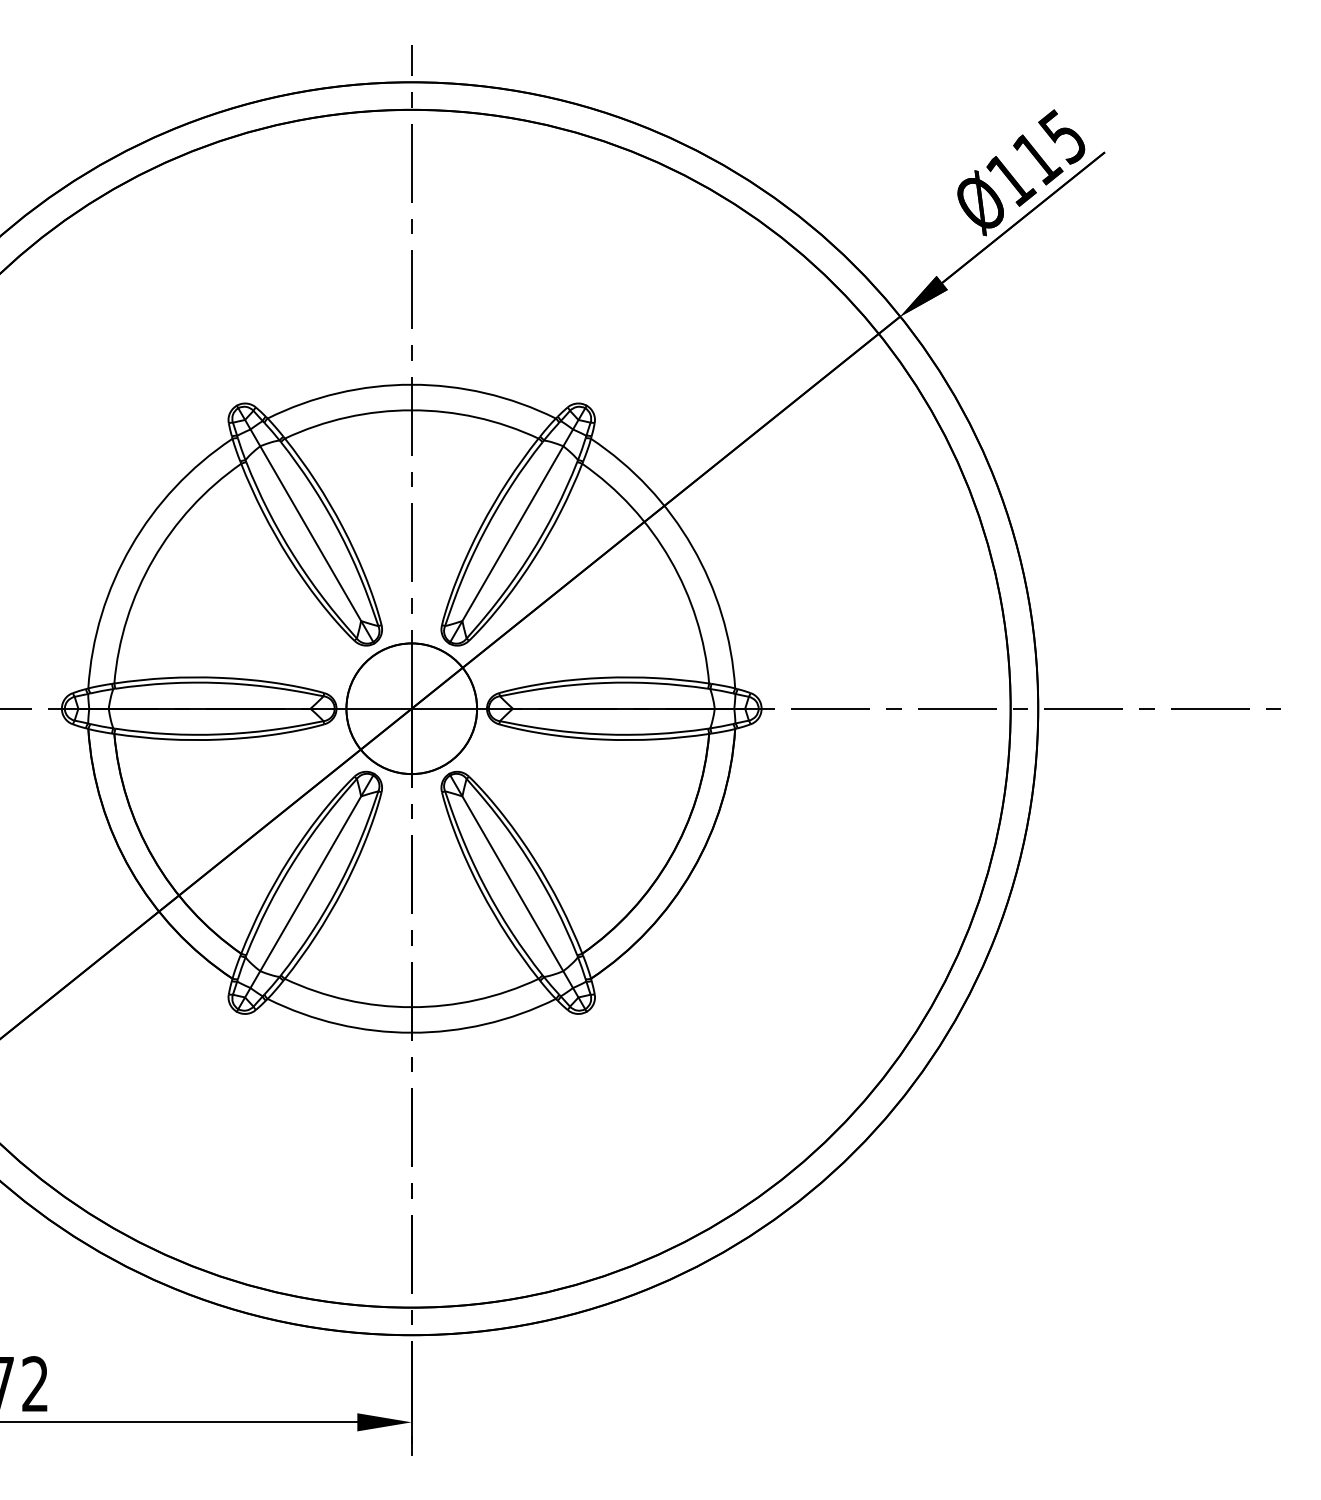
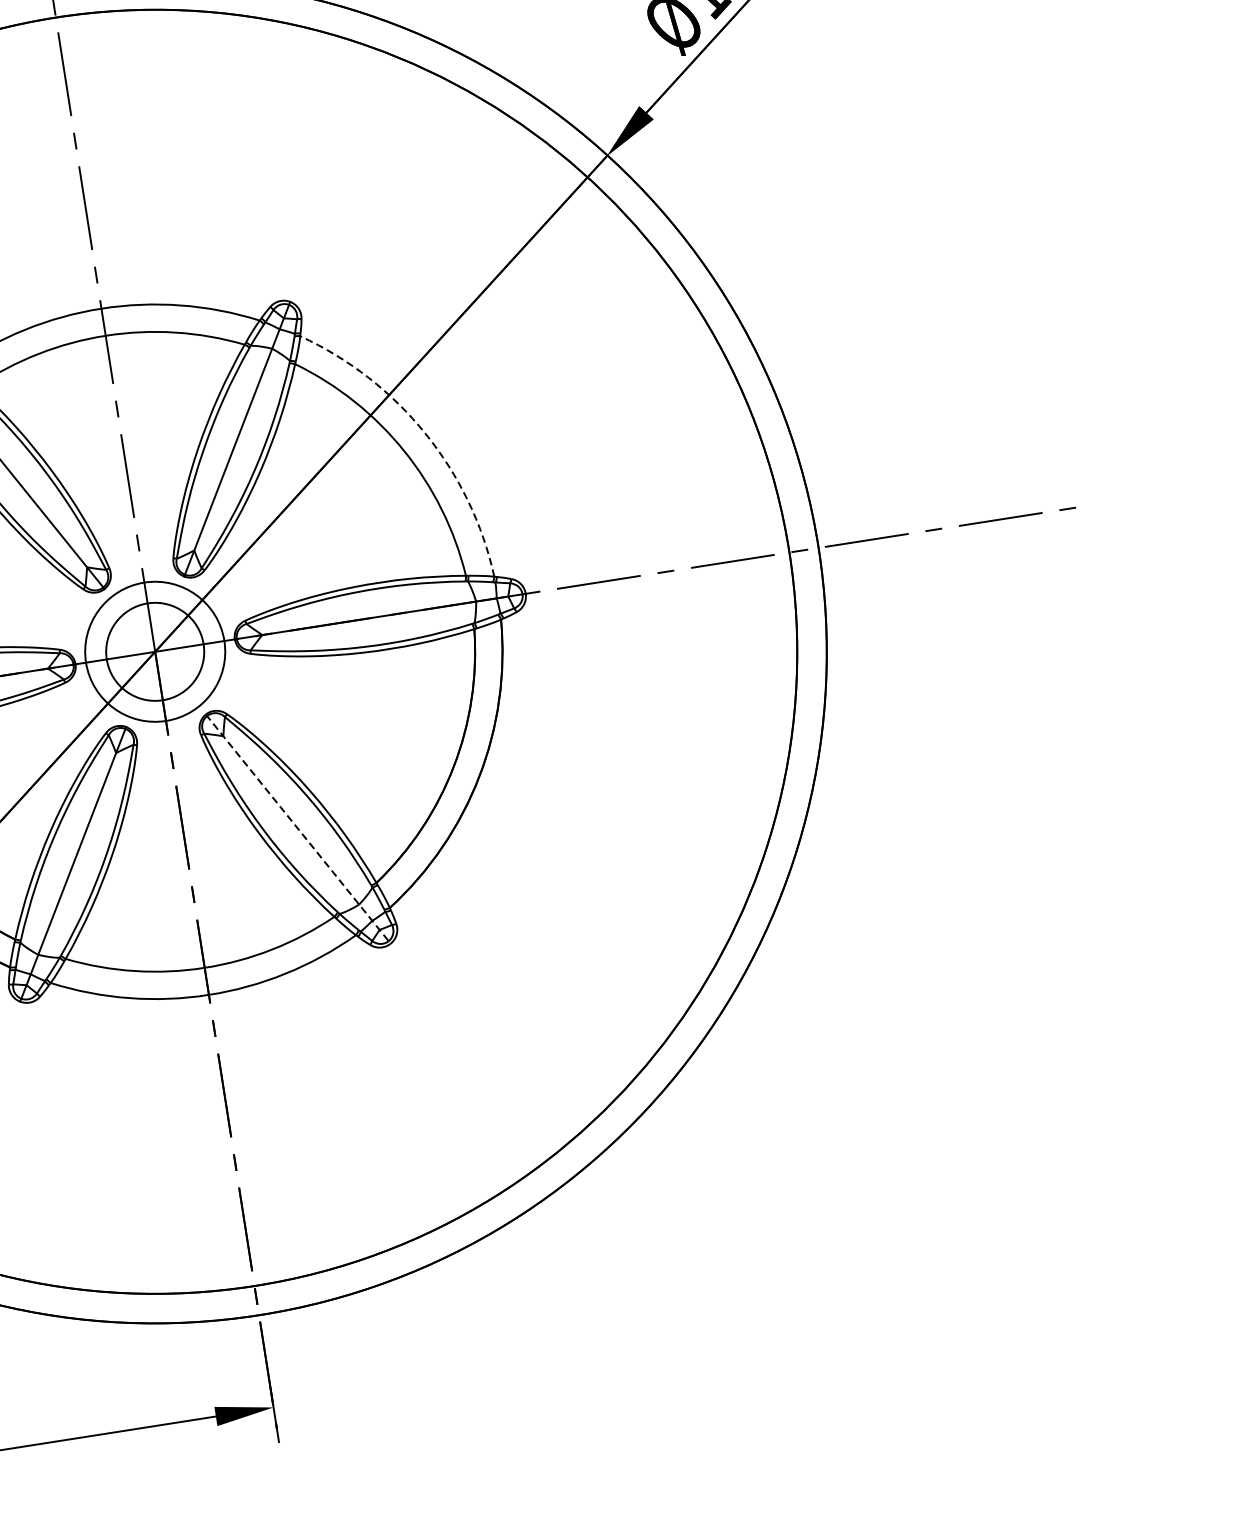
arc: (692, 546) -> (425, 433), solid -> dashed
circle: (411, 708) -> (154, 651), size x0.7
line: (518, 893) -> (298, 829), solid -> dashed

